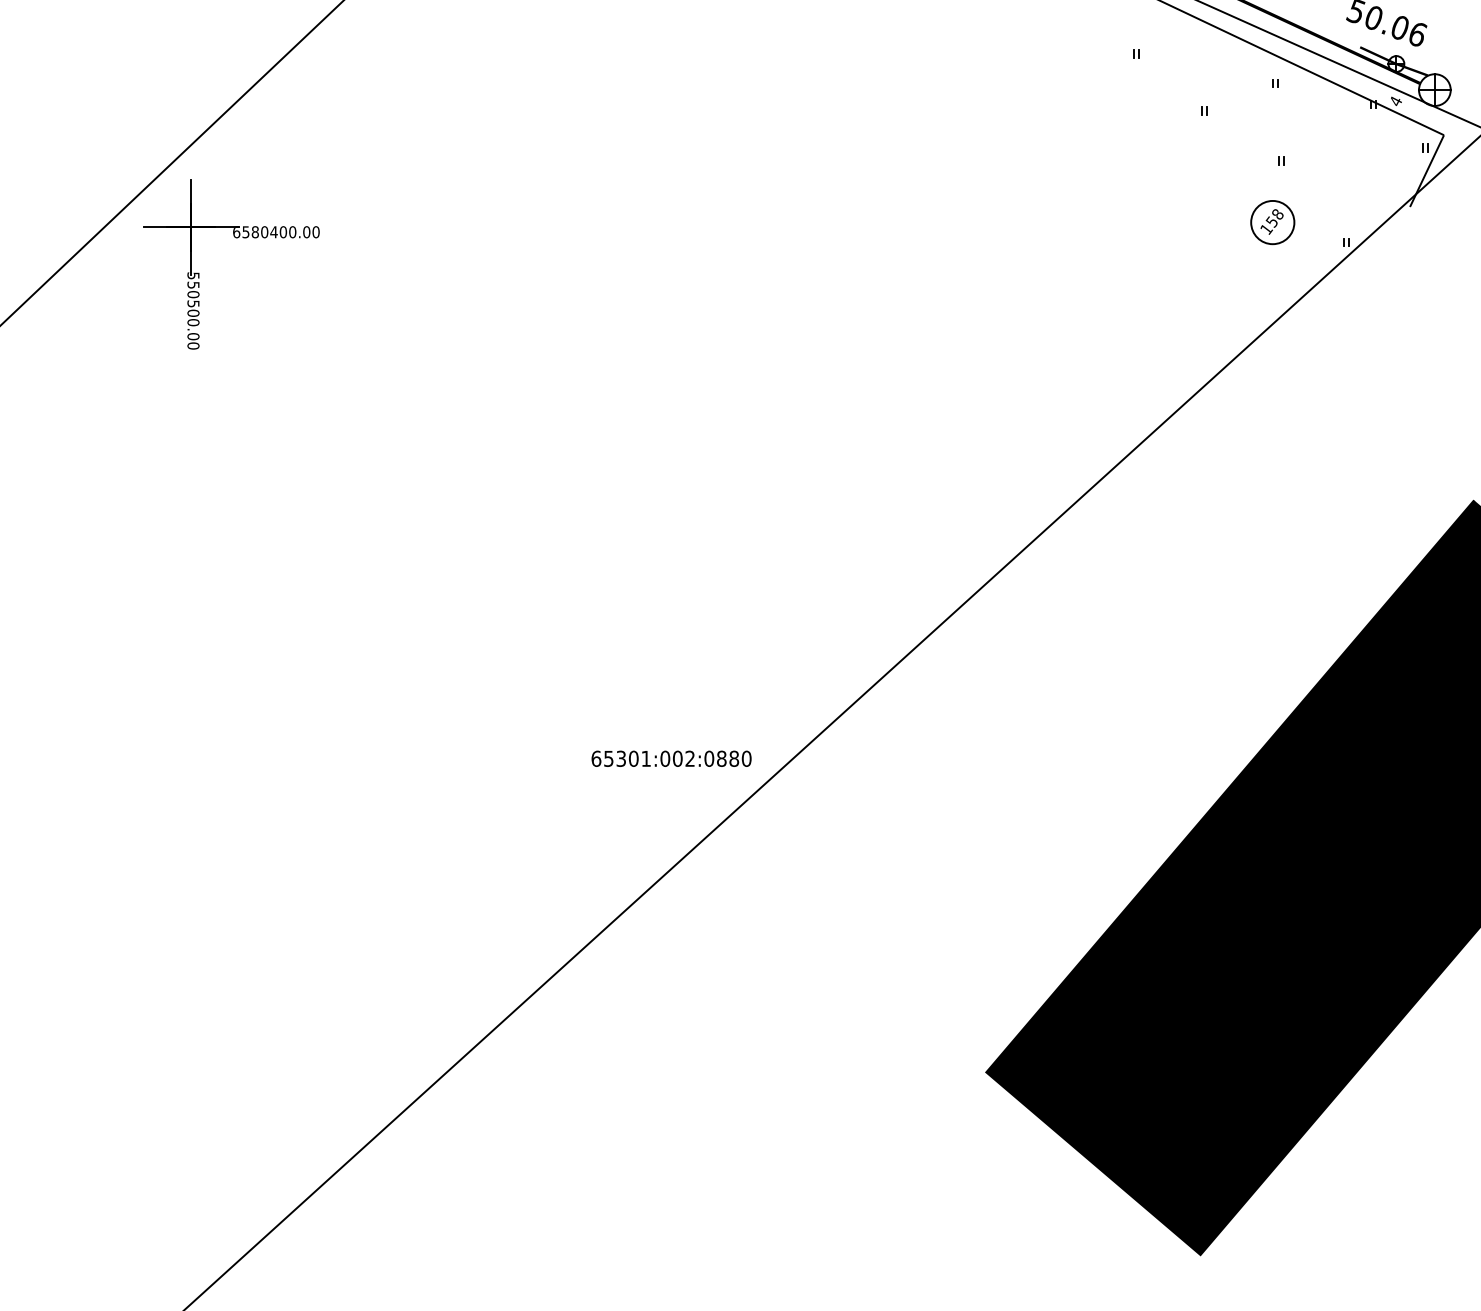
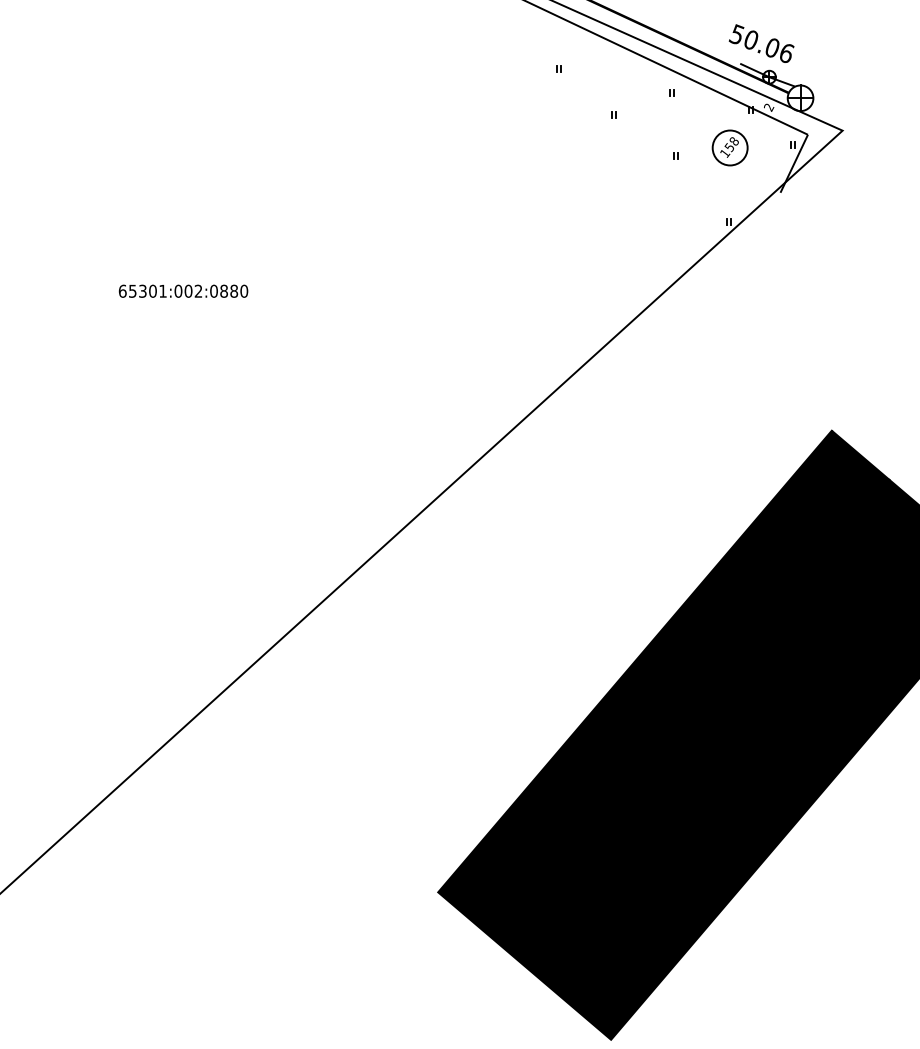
text: (1395, 101) -> (768, 107), 4 -> 2
part: (1272, 222) -> (729, 147), moved
text: (671, 758) -> (183, 291), moved

